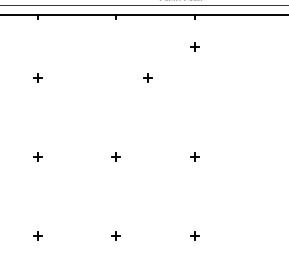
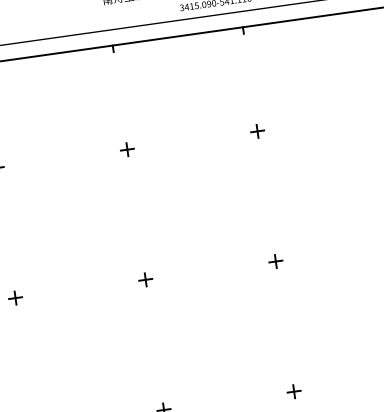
part: (194, 46) -> (256, 130), moved
part: (147, 77) -> (125, 149), moved

